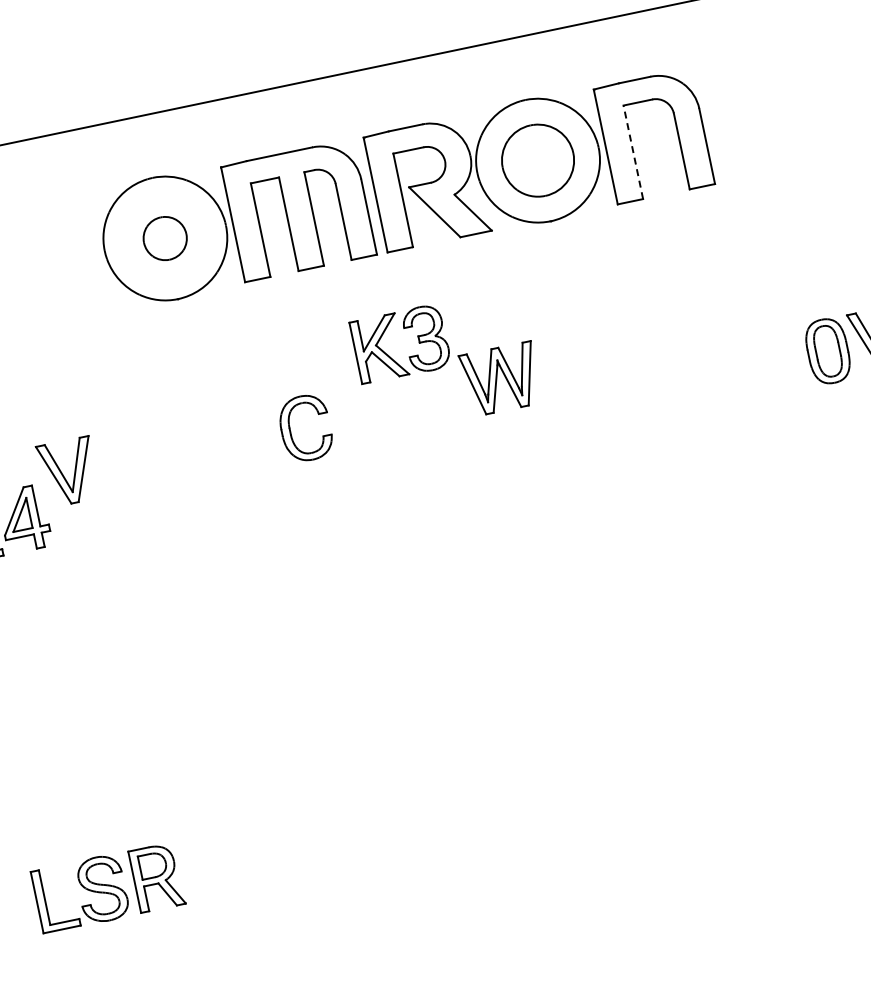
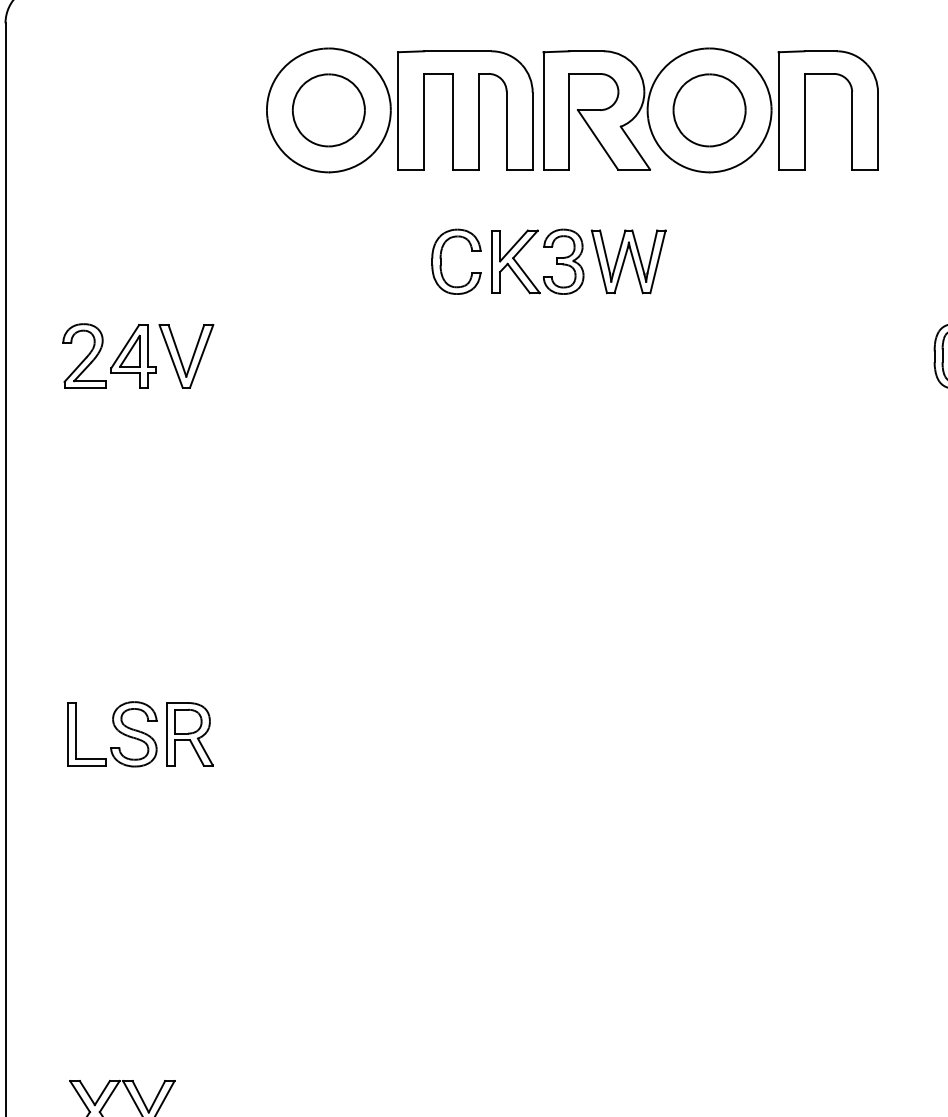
line: (633, 152) -> (804, 121), dashed -> solid
part: (165, 238) -> (328, 110), size x1.67
part: (500, 378) -> (628, 261), moved
part: (291, 430) -> (441, 261), moved
part: (68, 472) -> (186, 356), moved

